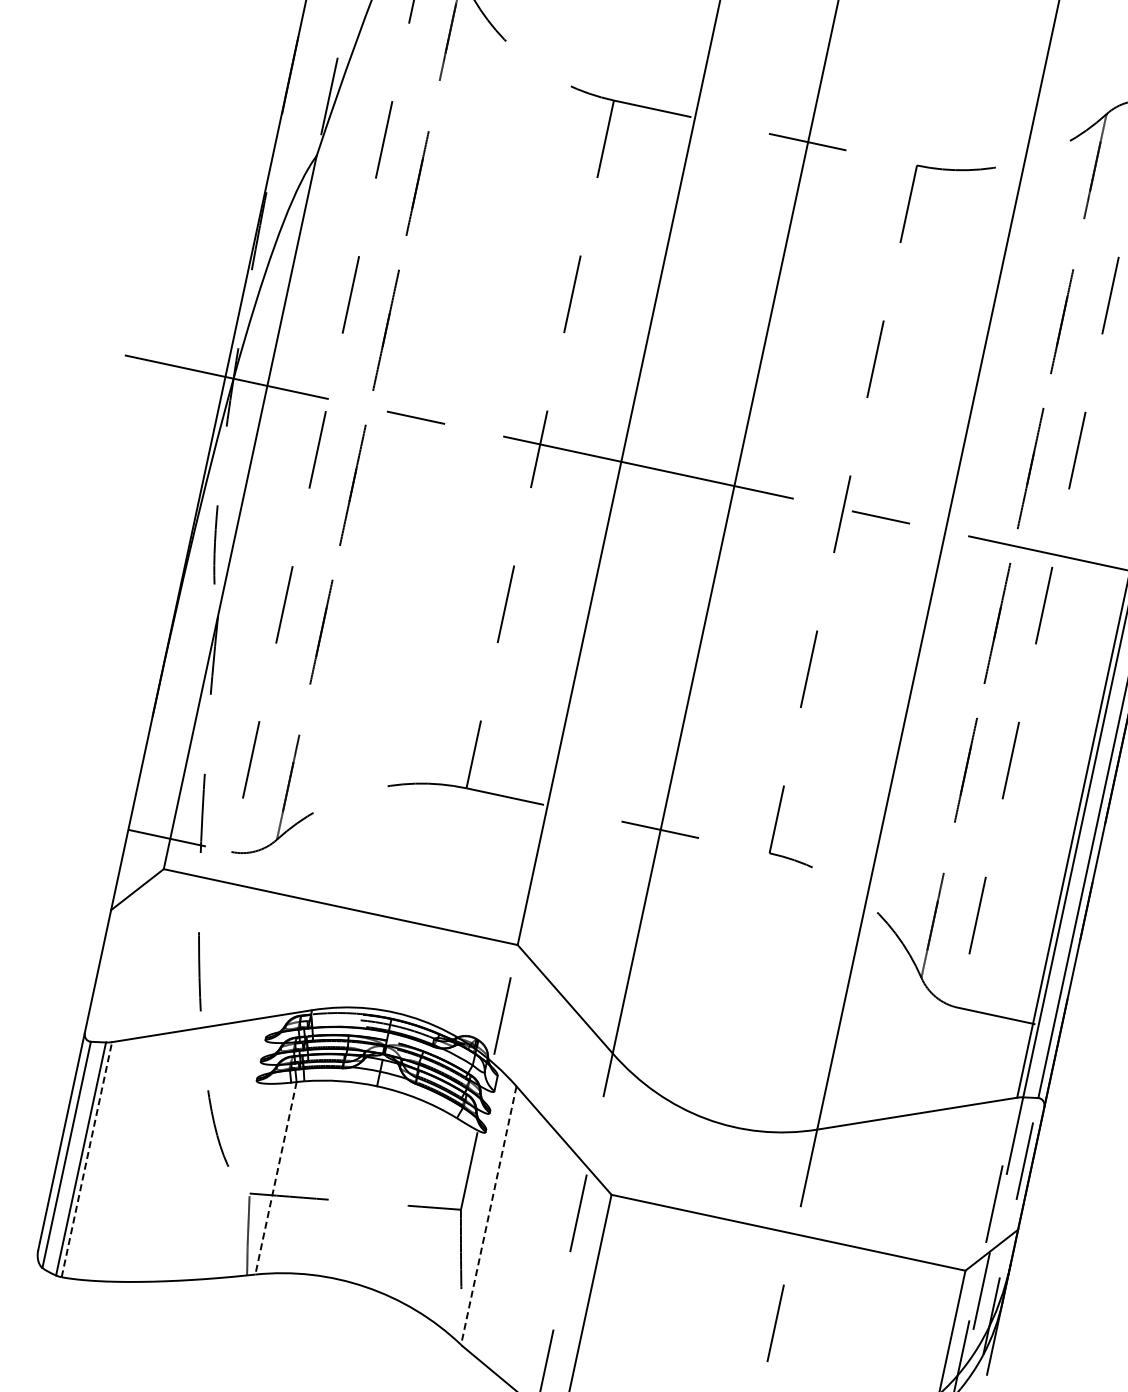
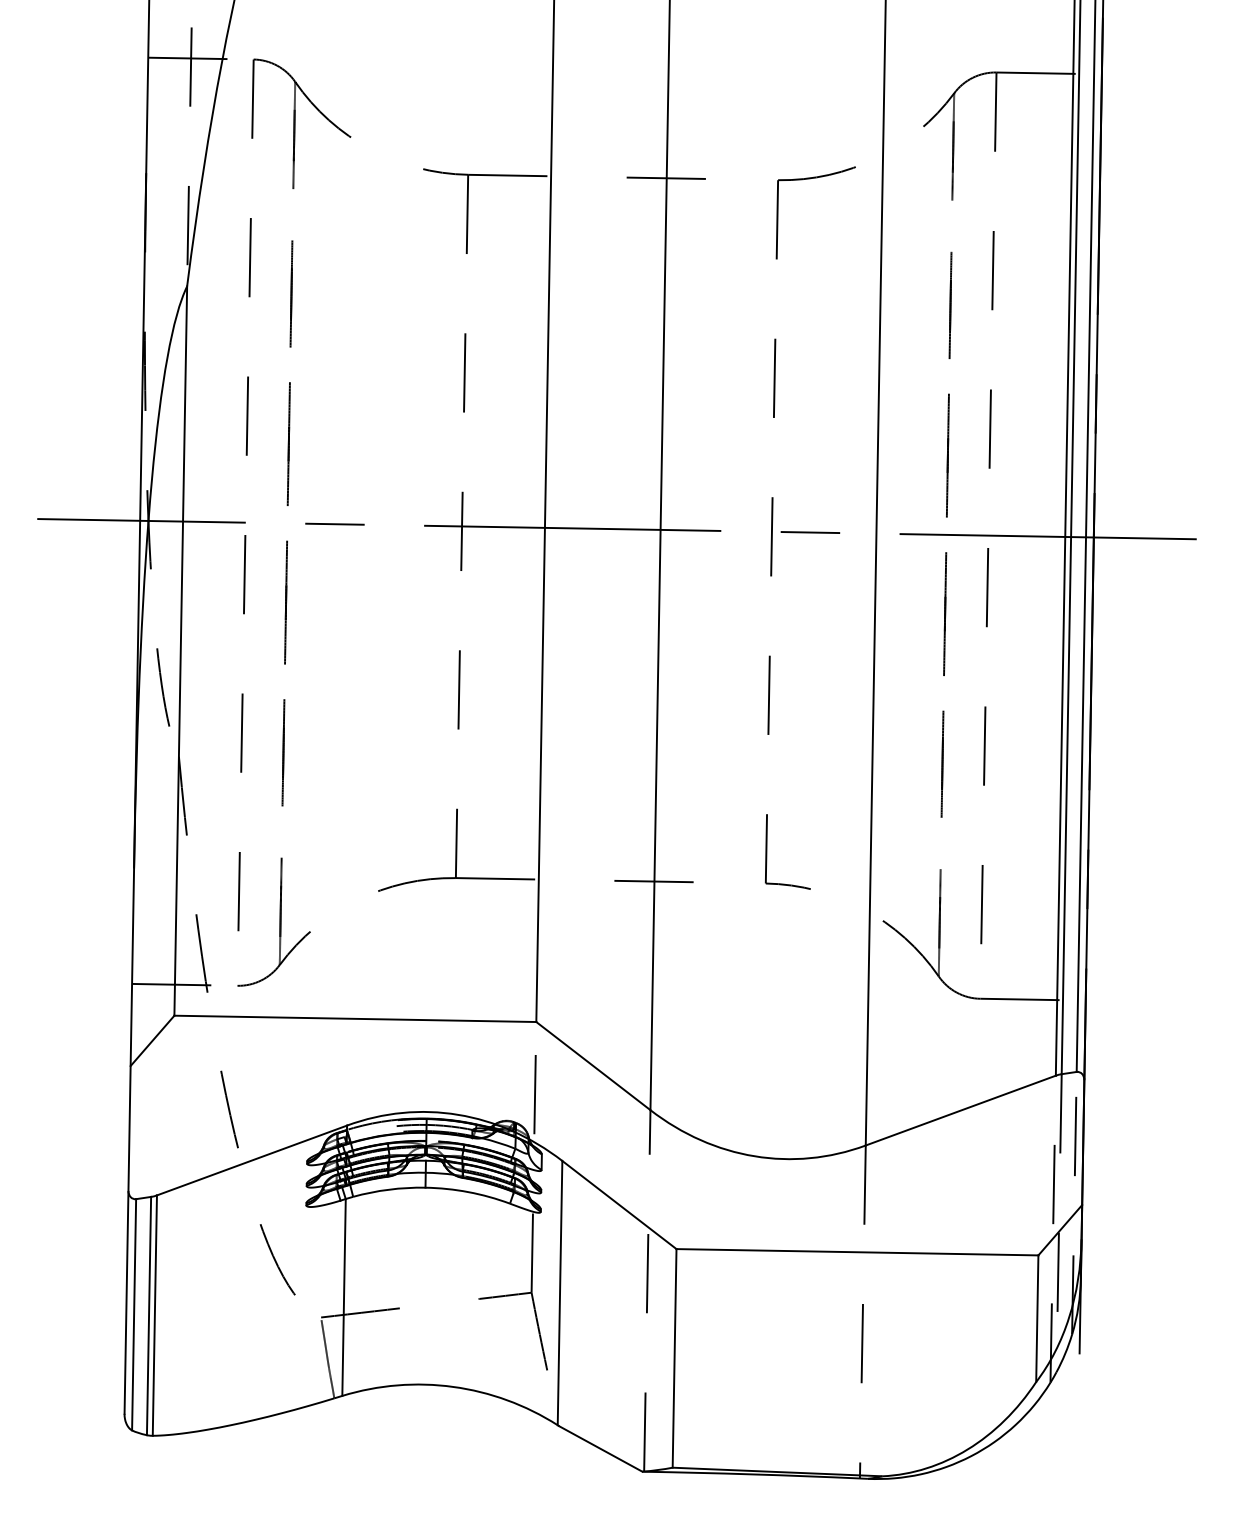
line: (86, 1159) -> (154, 1315), dashed -> solid
line: (276, 1178) -> (344, 1297), dashed -> solid
line: (489, 1216) -> (560, 1293), dashed -> solid

